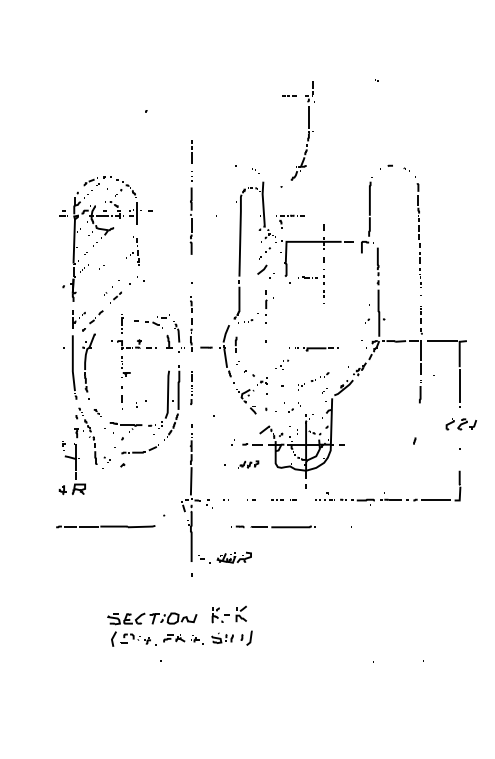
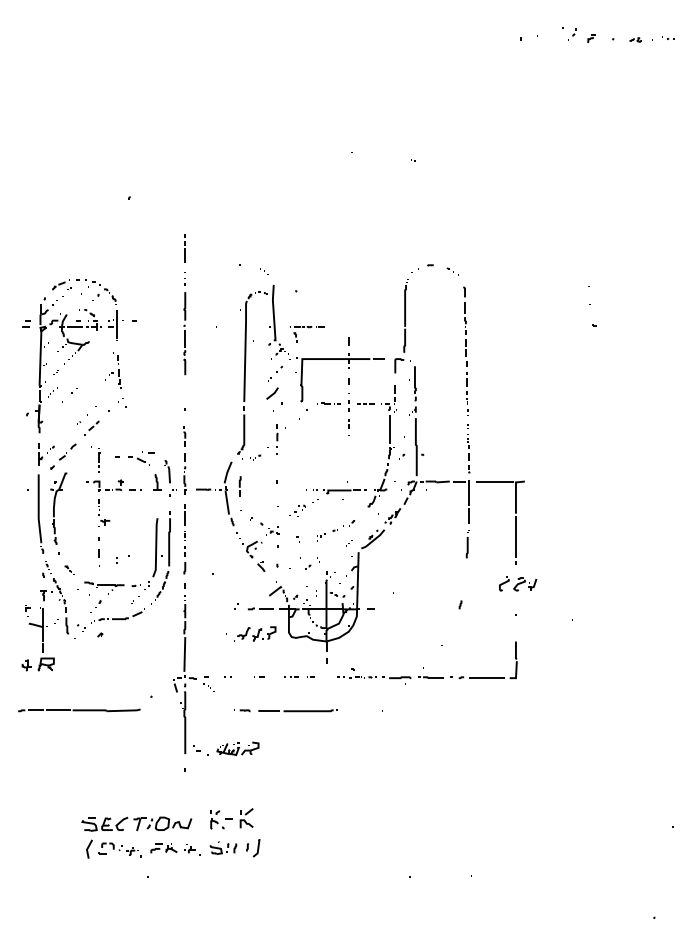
part: (308, 131) -> (389, 447), moved
part: (266, 307) -> (277, 439), size x0.71
part: (191, 388) -> (184, 539), size x1.67
part: (248, 464) -> (255, 633), size x1.67

